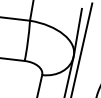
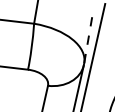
line: (77, 32) -> (88, 37), solid -> dashed

